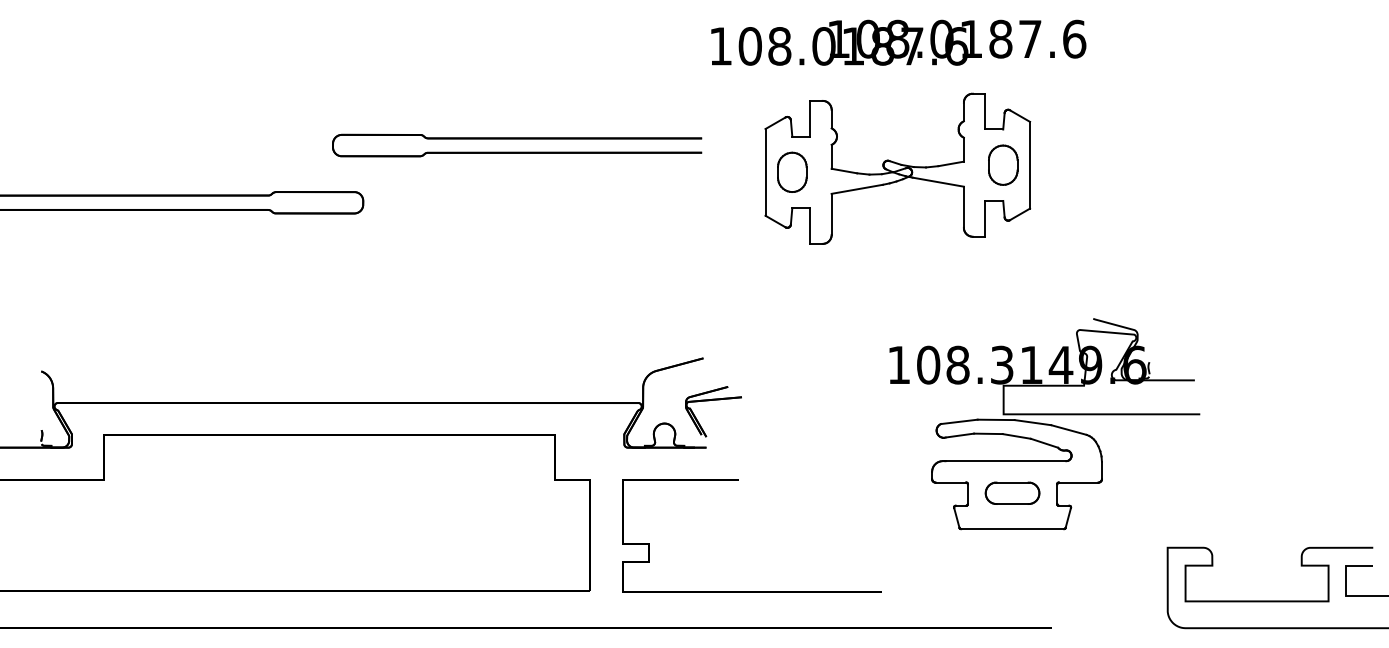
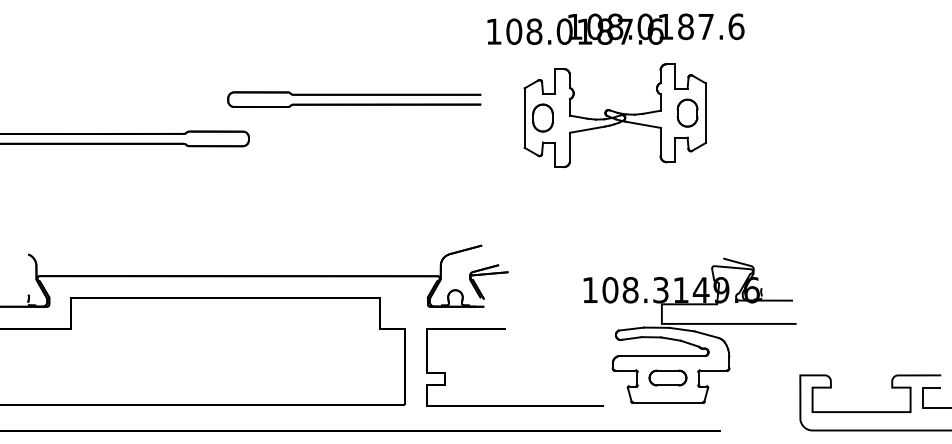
part: (1043, 423) -> (689, 330), moved

